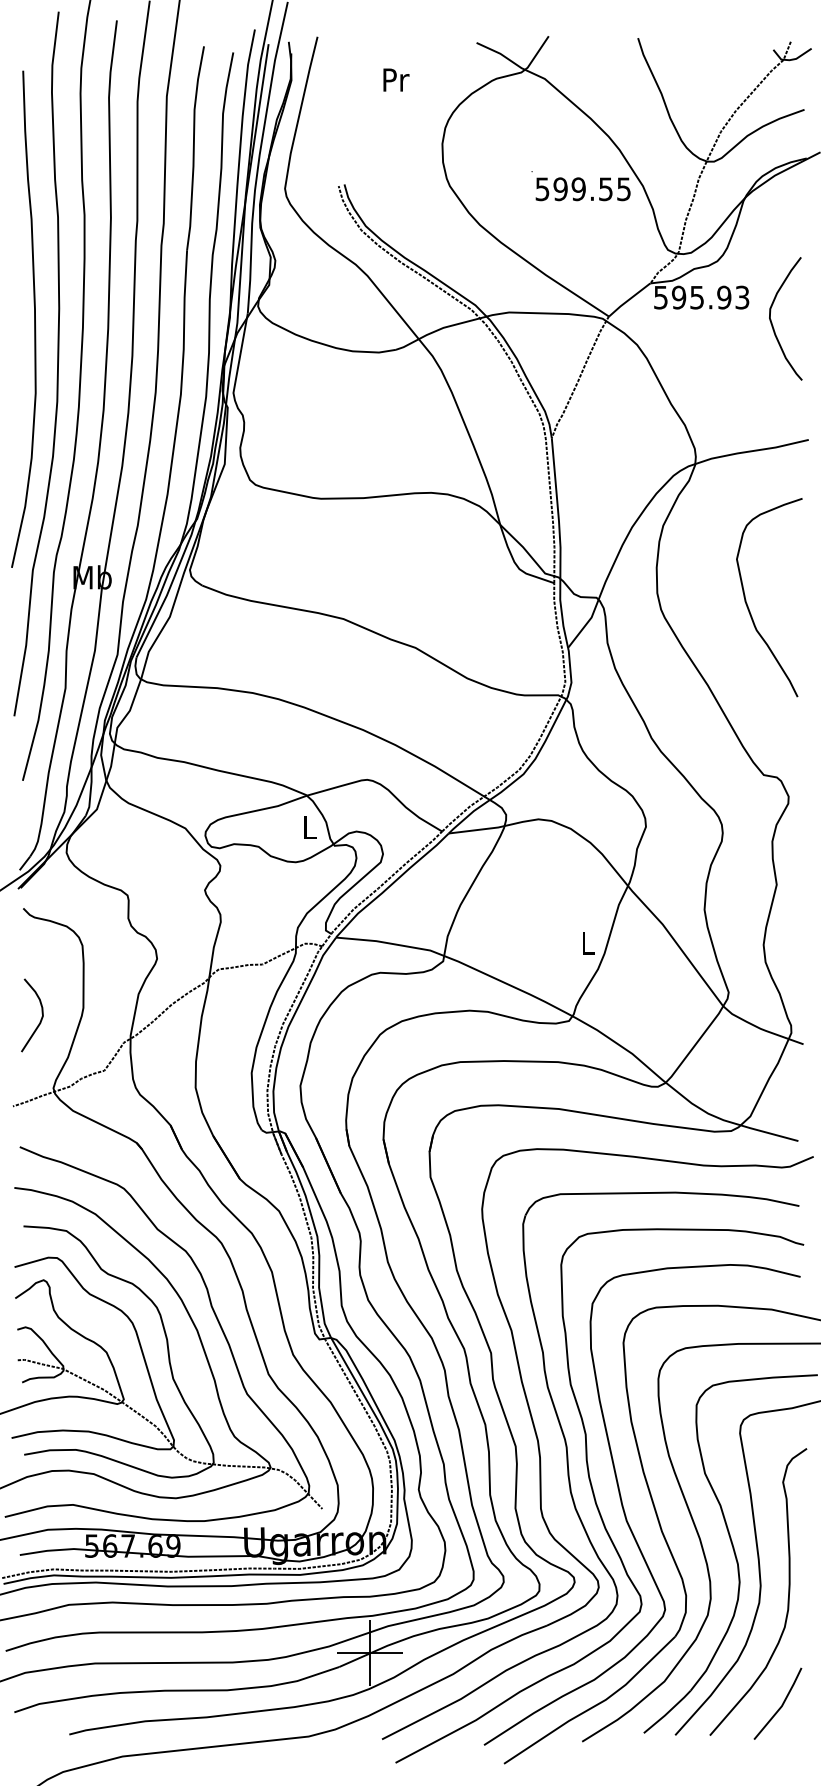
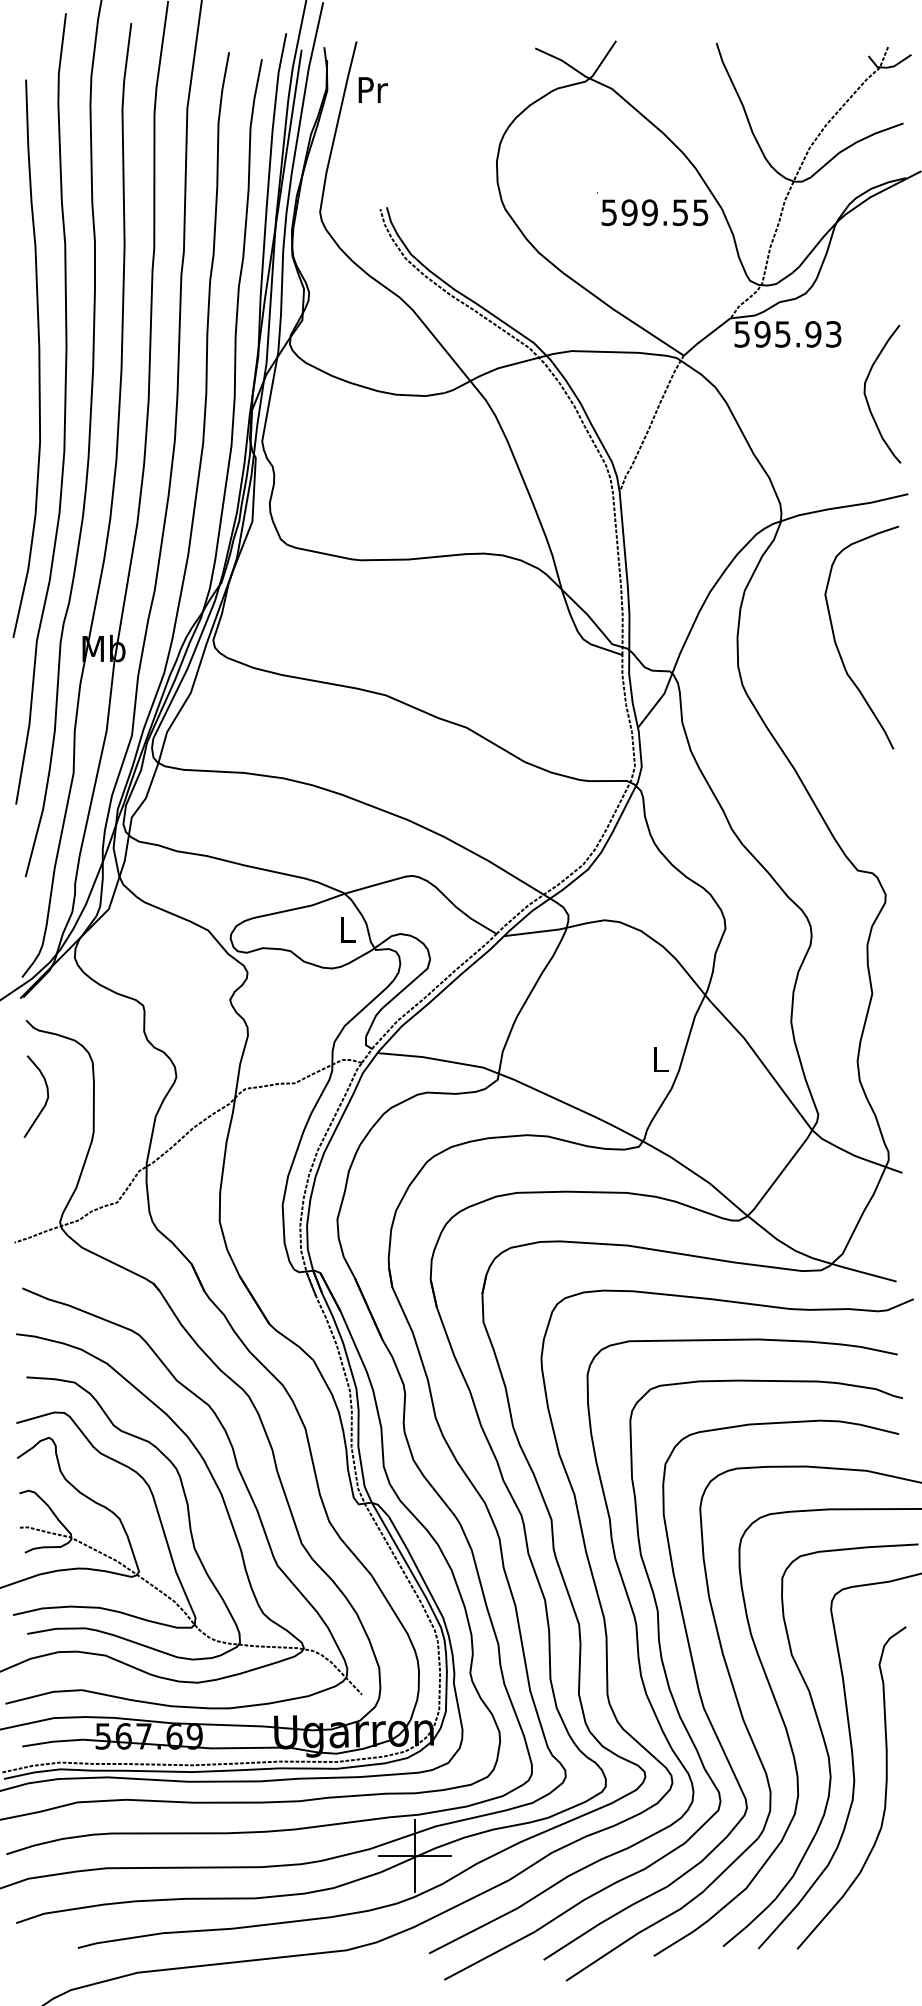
text: (396, 79) -> (373, 89), moved
curve: (772, 322) -> (867, 398), moved
curve: (748, 605) -> (838, 646), moved
curve: (40, 1019) -> (45, 1101), moved
line: (781, 1704) -> (877, 1914), removed

